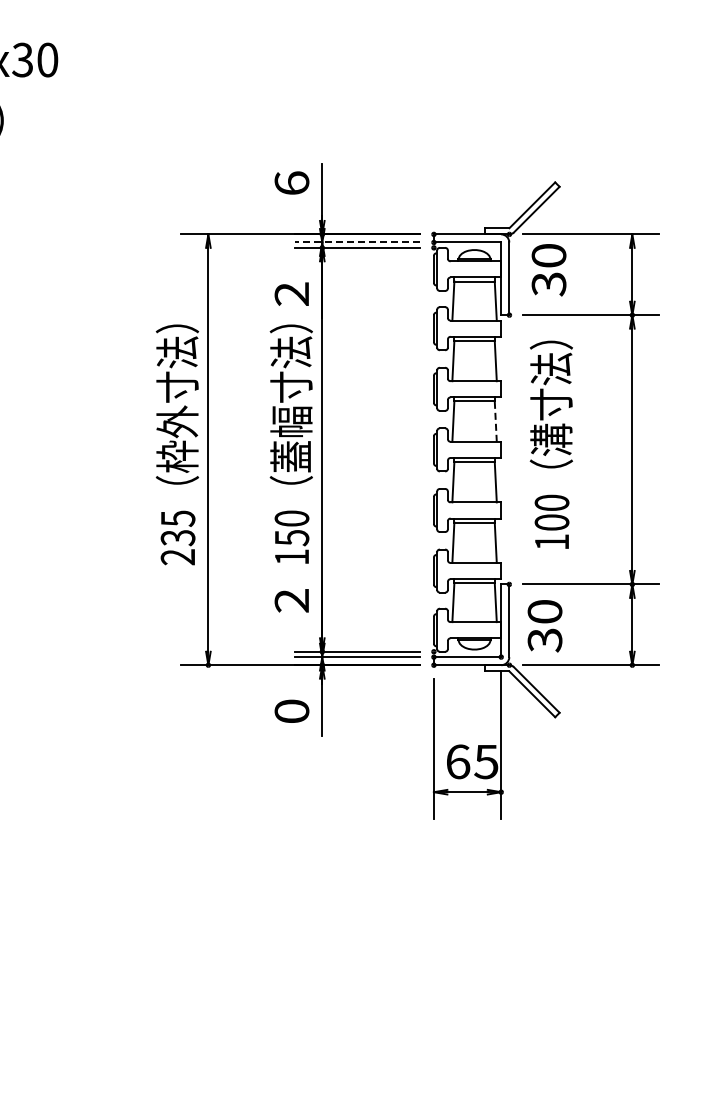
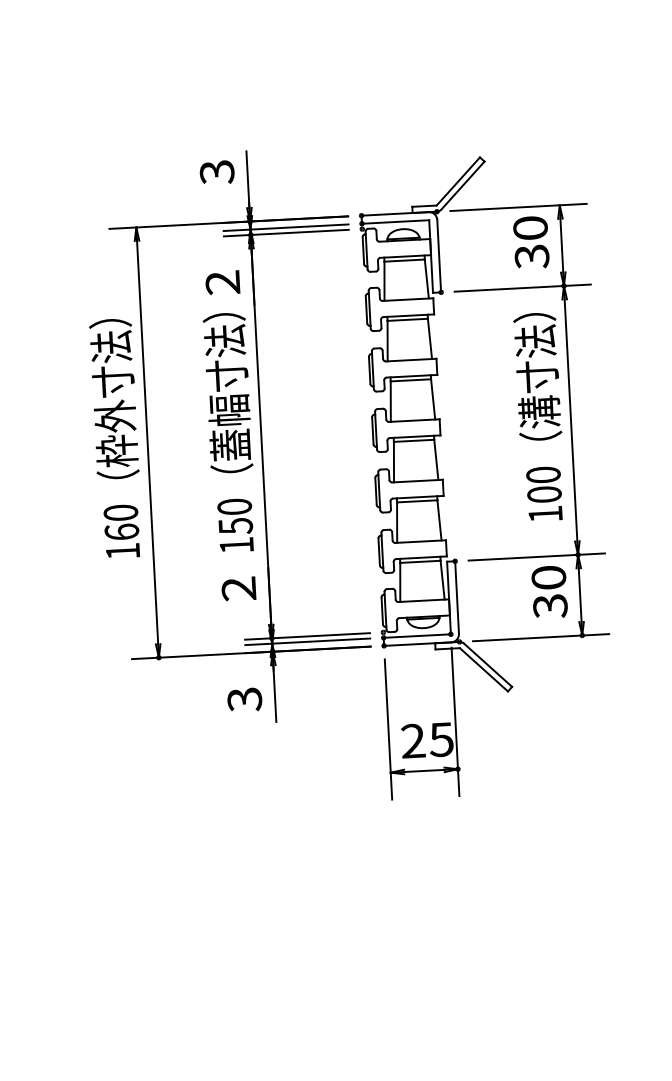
text: (291, 183) -> (216, 172), 6 -> 3
line: (357, 242) -> (285, 227), dashed -> solid
text: (548, 270) -> (530, 242), moved
line: (495, 421) -> (432, 399), dashed -> solid
text: (550, 444) -> (538, 416), moved
text: (177, 537) -> (121, 531), 235 -> 160
text: (544, 626) -> (549, 592), moved
text: (291, 711) -> (244, 699), 0 -> 3
text: (458, 761) -> (413, 740), 65 -> 25

